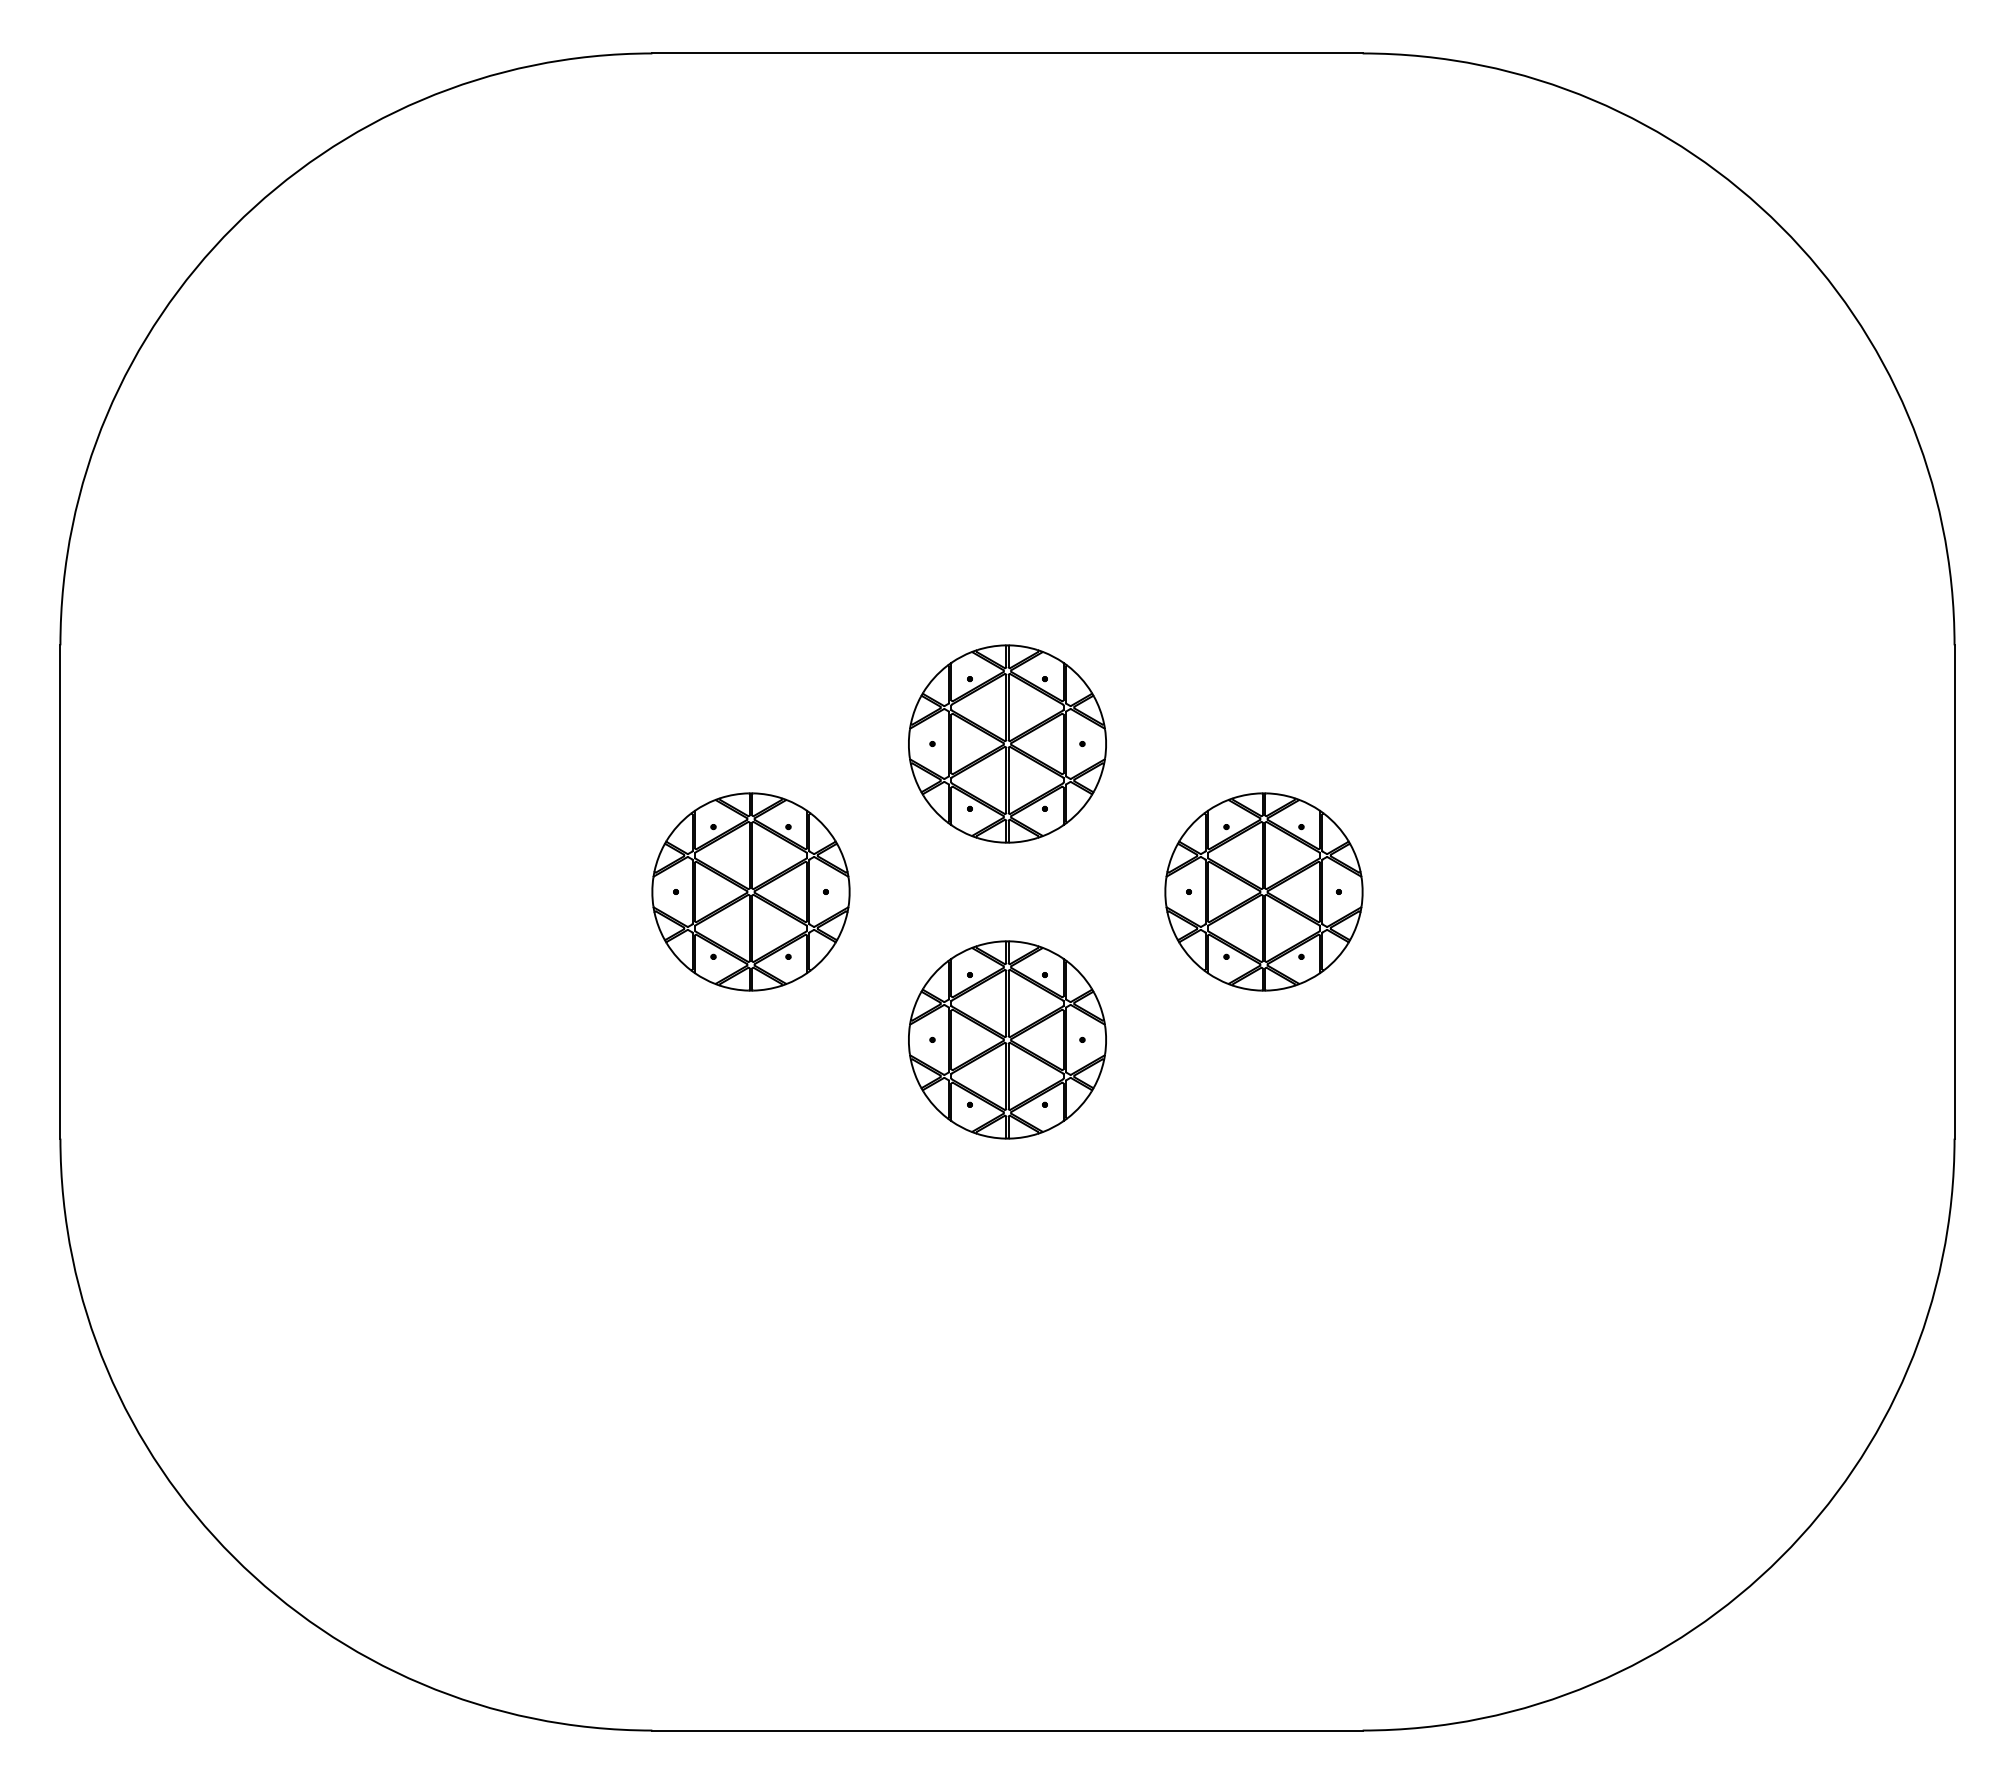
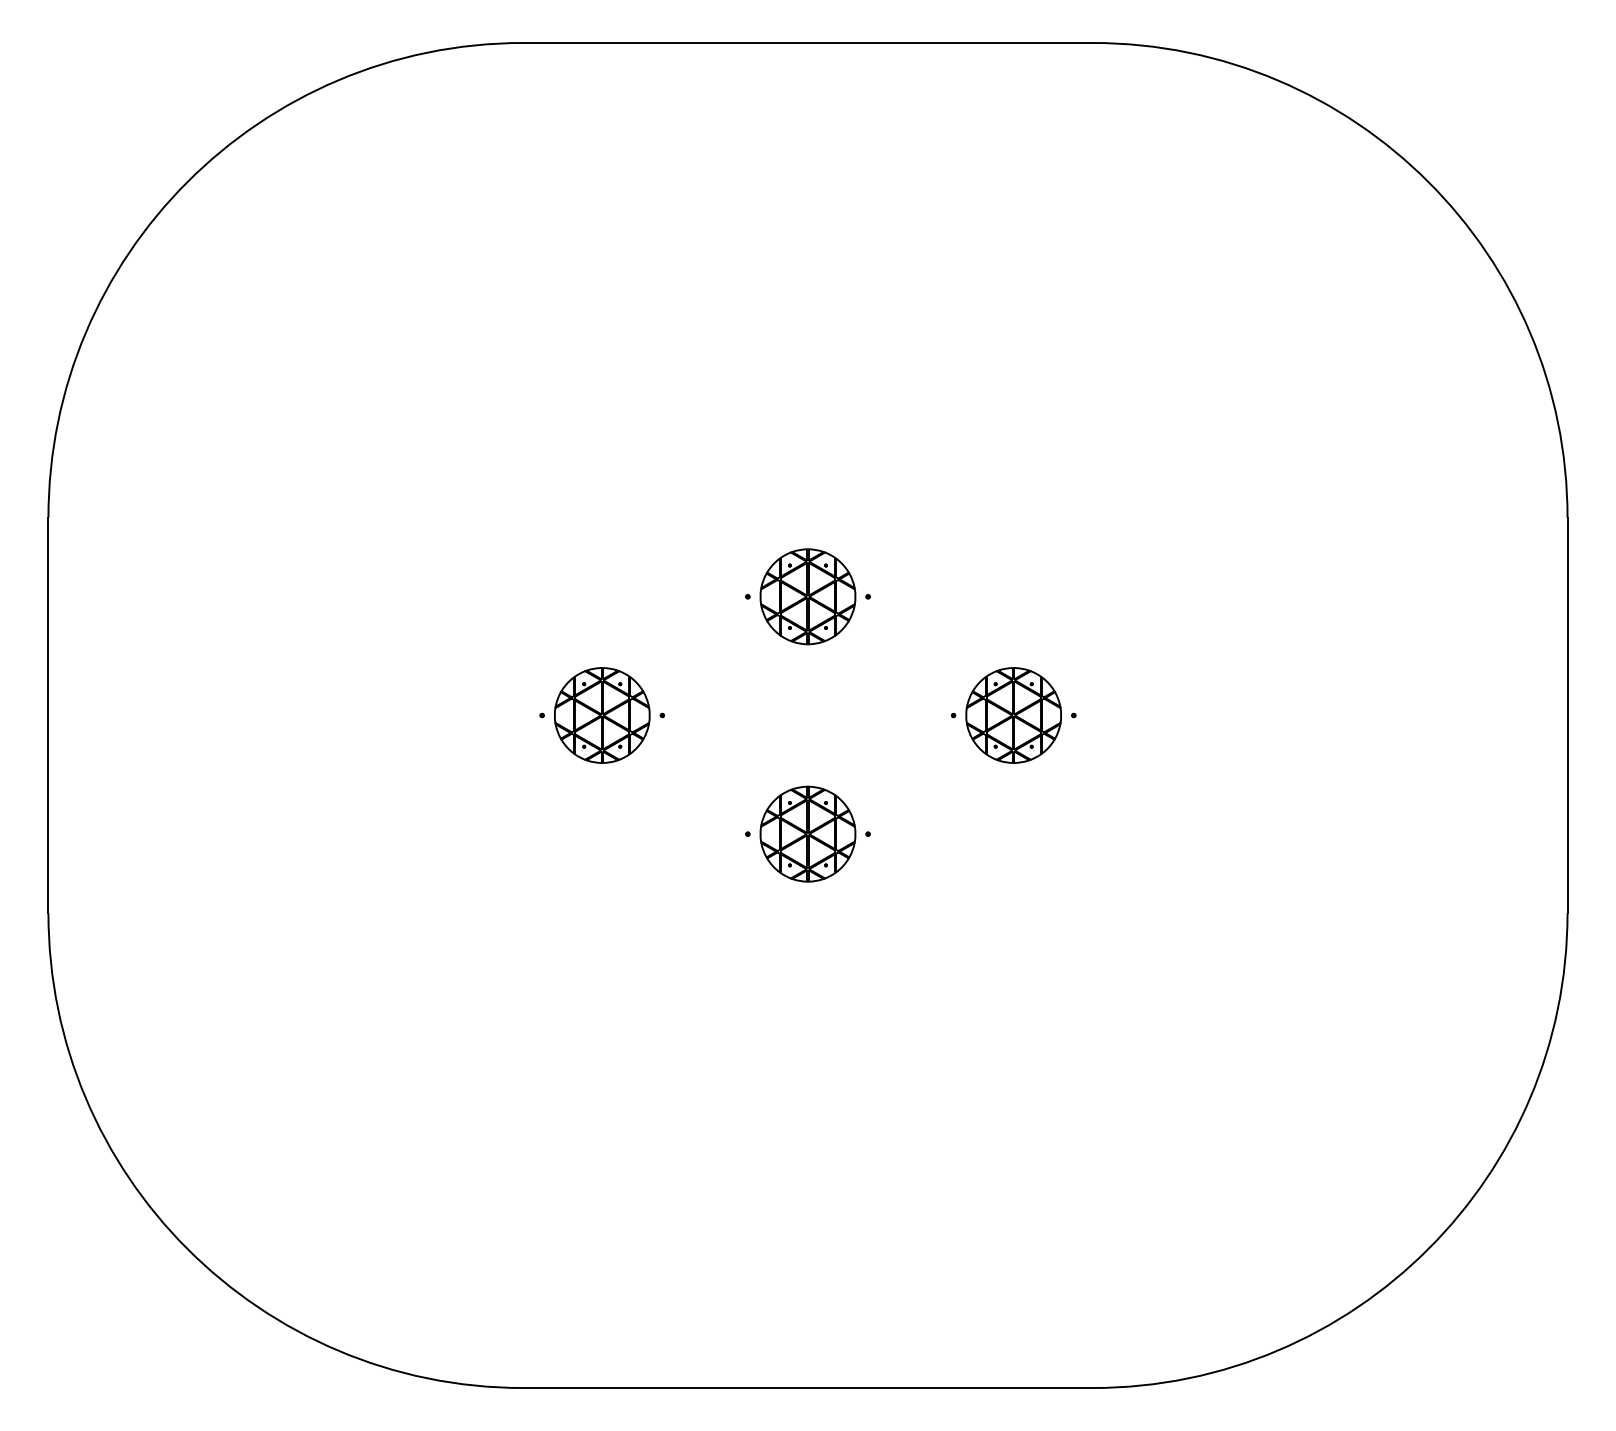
part: (1007, 743) -> (808, 596), size x0.6
part: (750, 891) -> (601, 715), size x0.6
part: (1263, 891) -> (1013, 715), size x0.6
part: (1007, 1039) -> (808, 833), size x0.6

